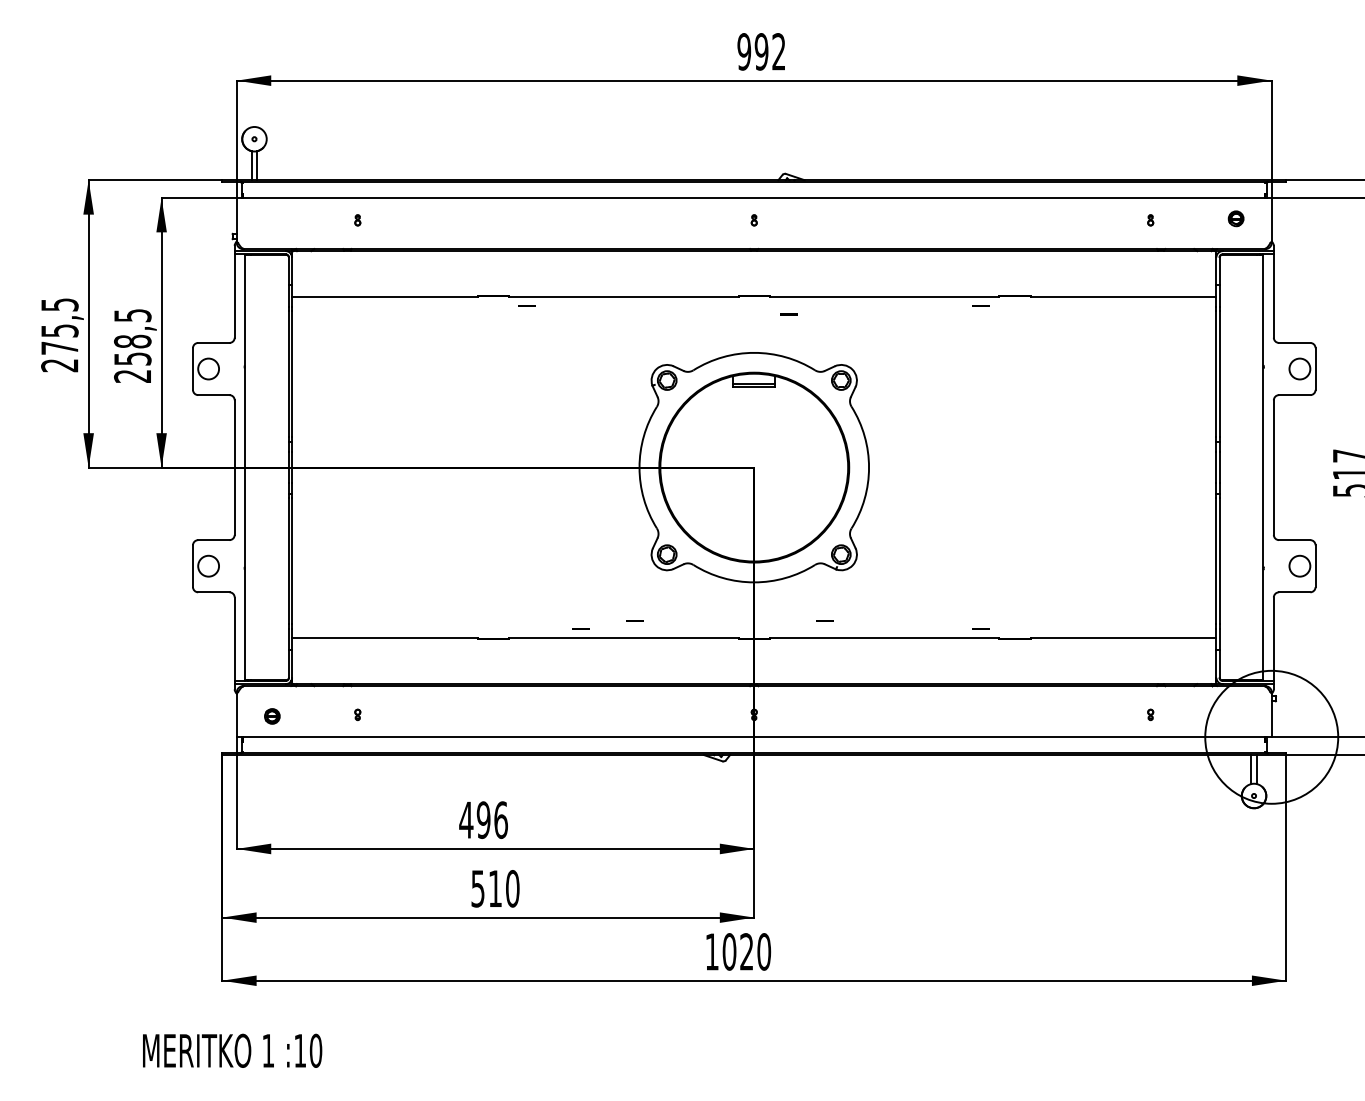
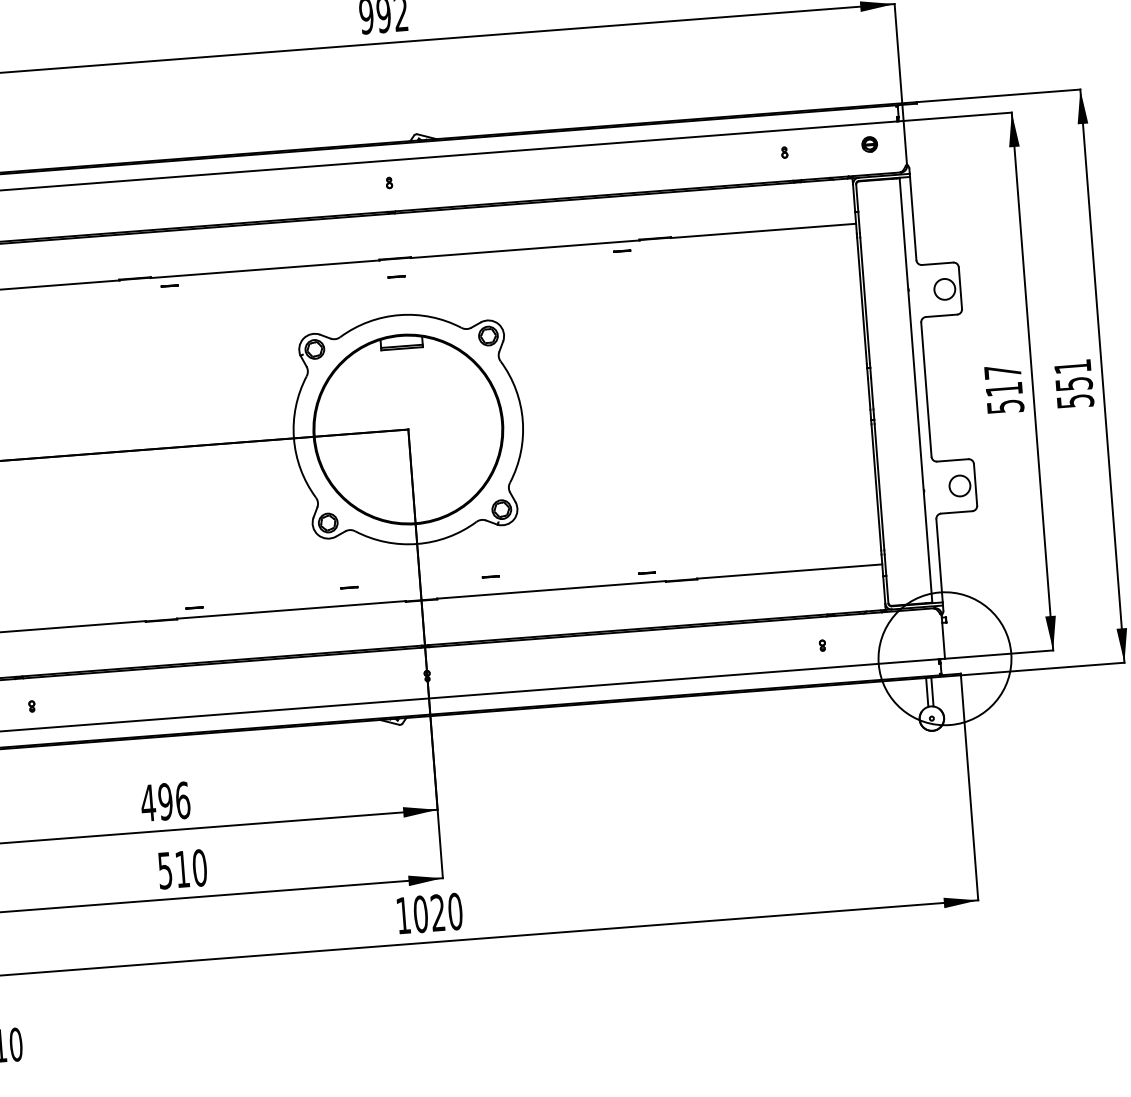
line: (788, 314) -> (395, 276), moved
line: (634, 620) -> (348, 587), moved
line: (580, 628) -> (193, 607), moved

